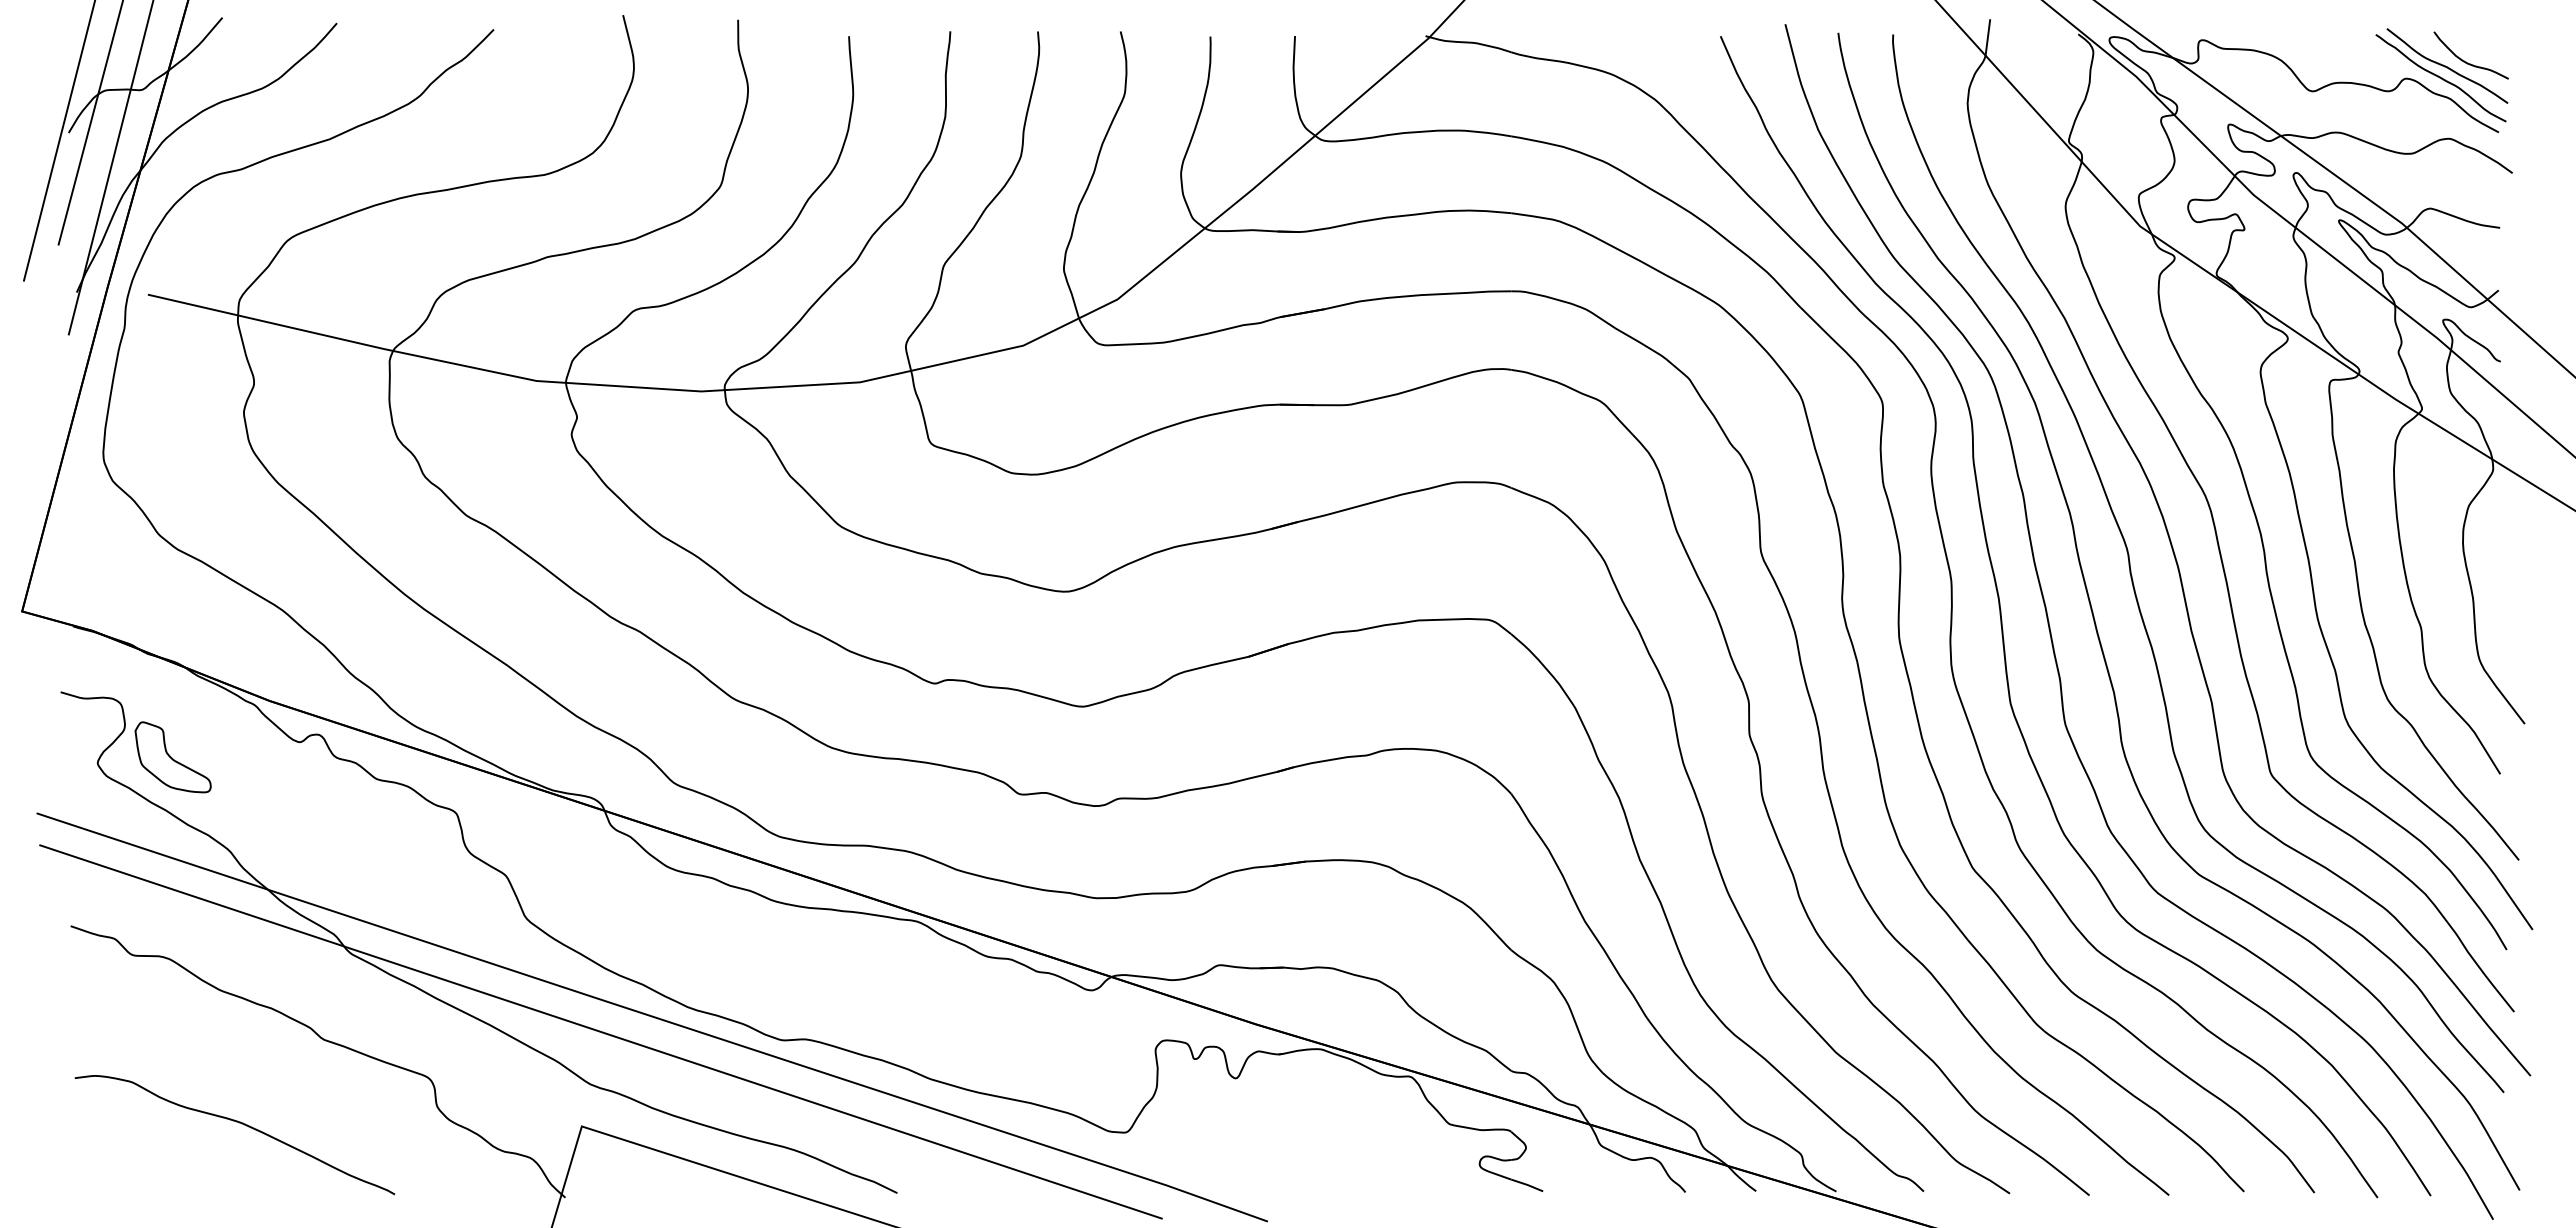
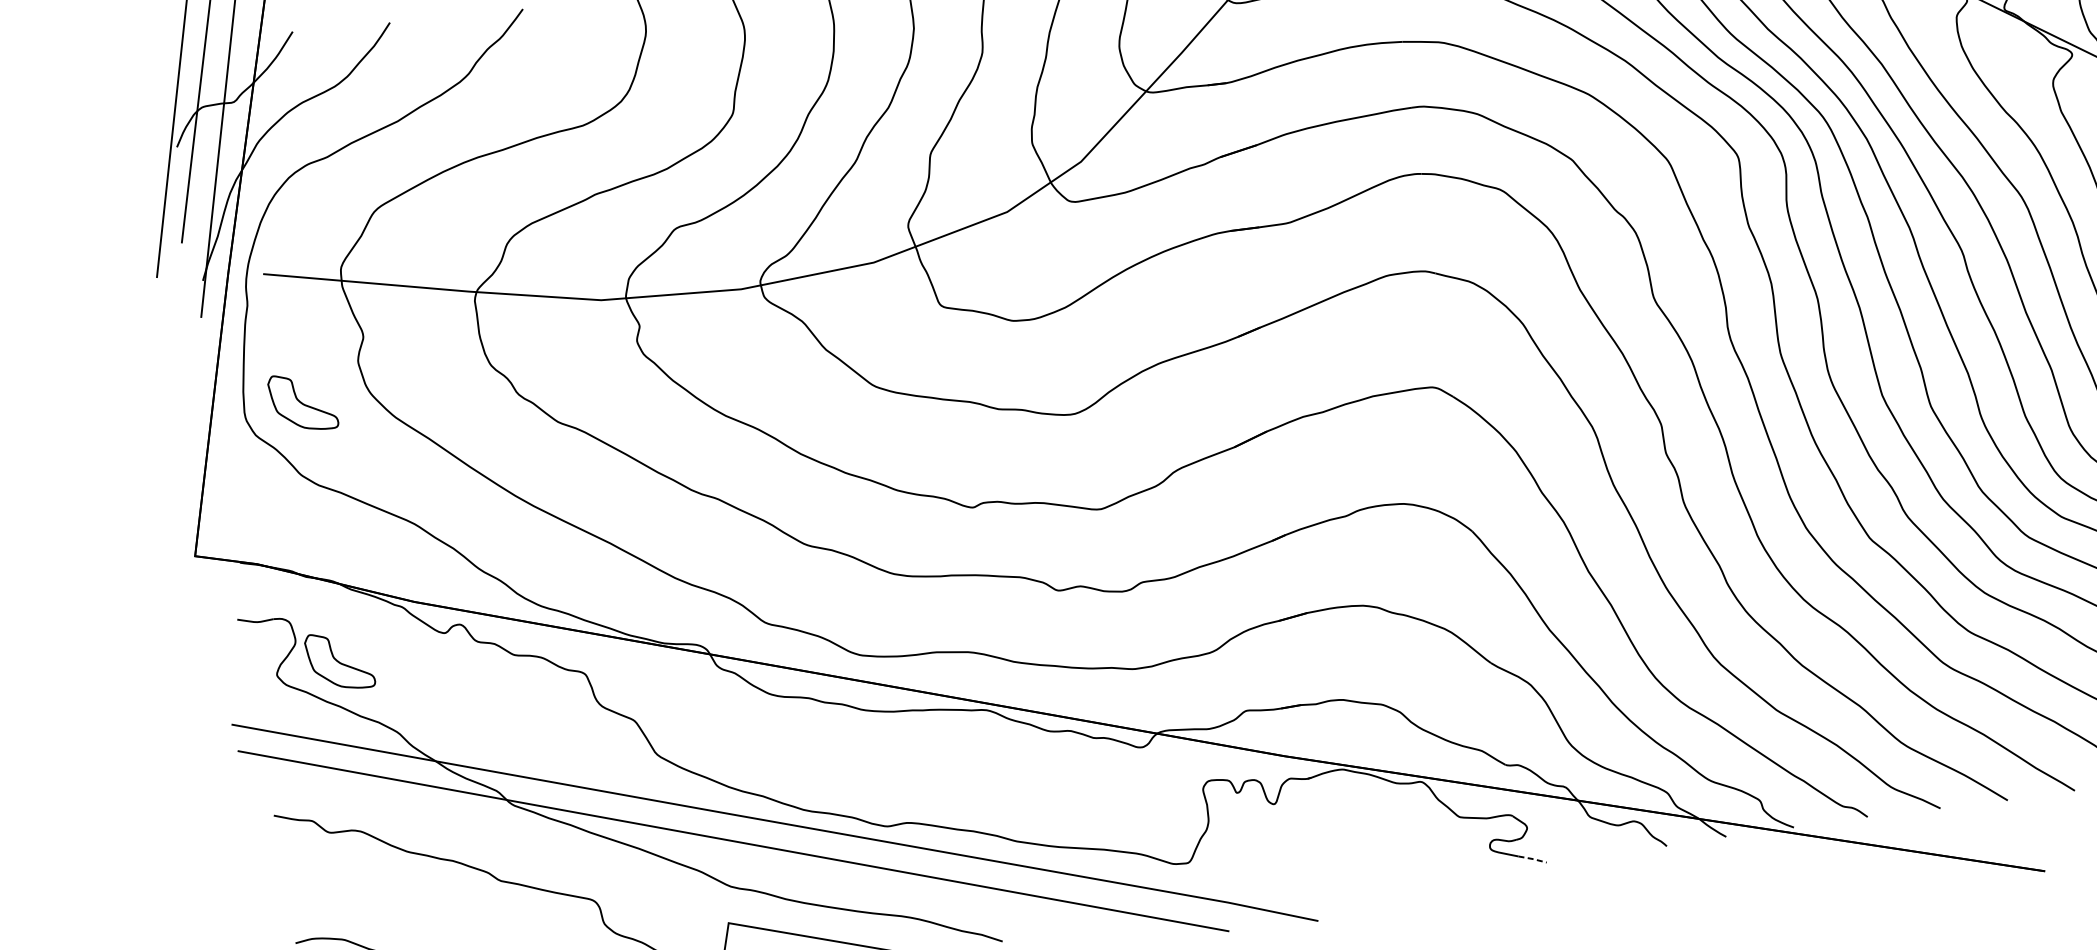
part: (172, 450) -> (302, 402), added
line: (1527, 1185) -> (1532, 859), solid -> dashed

